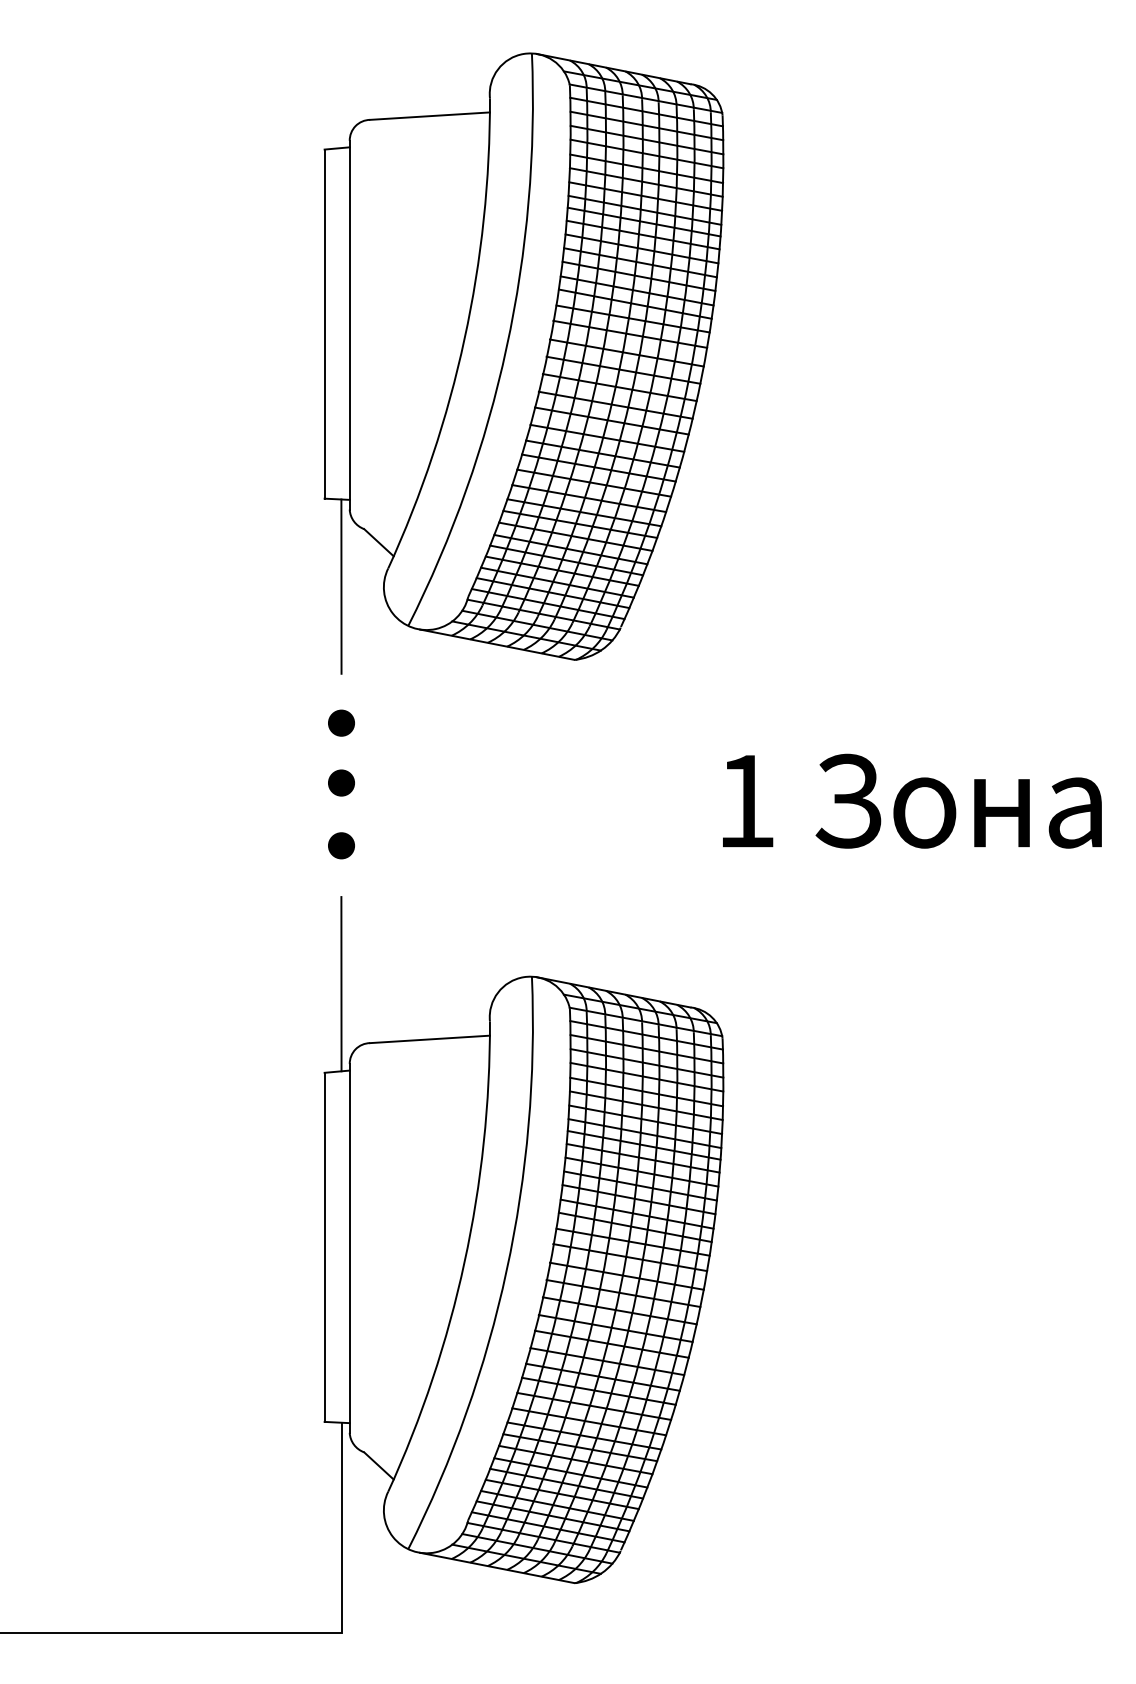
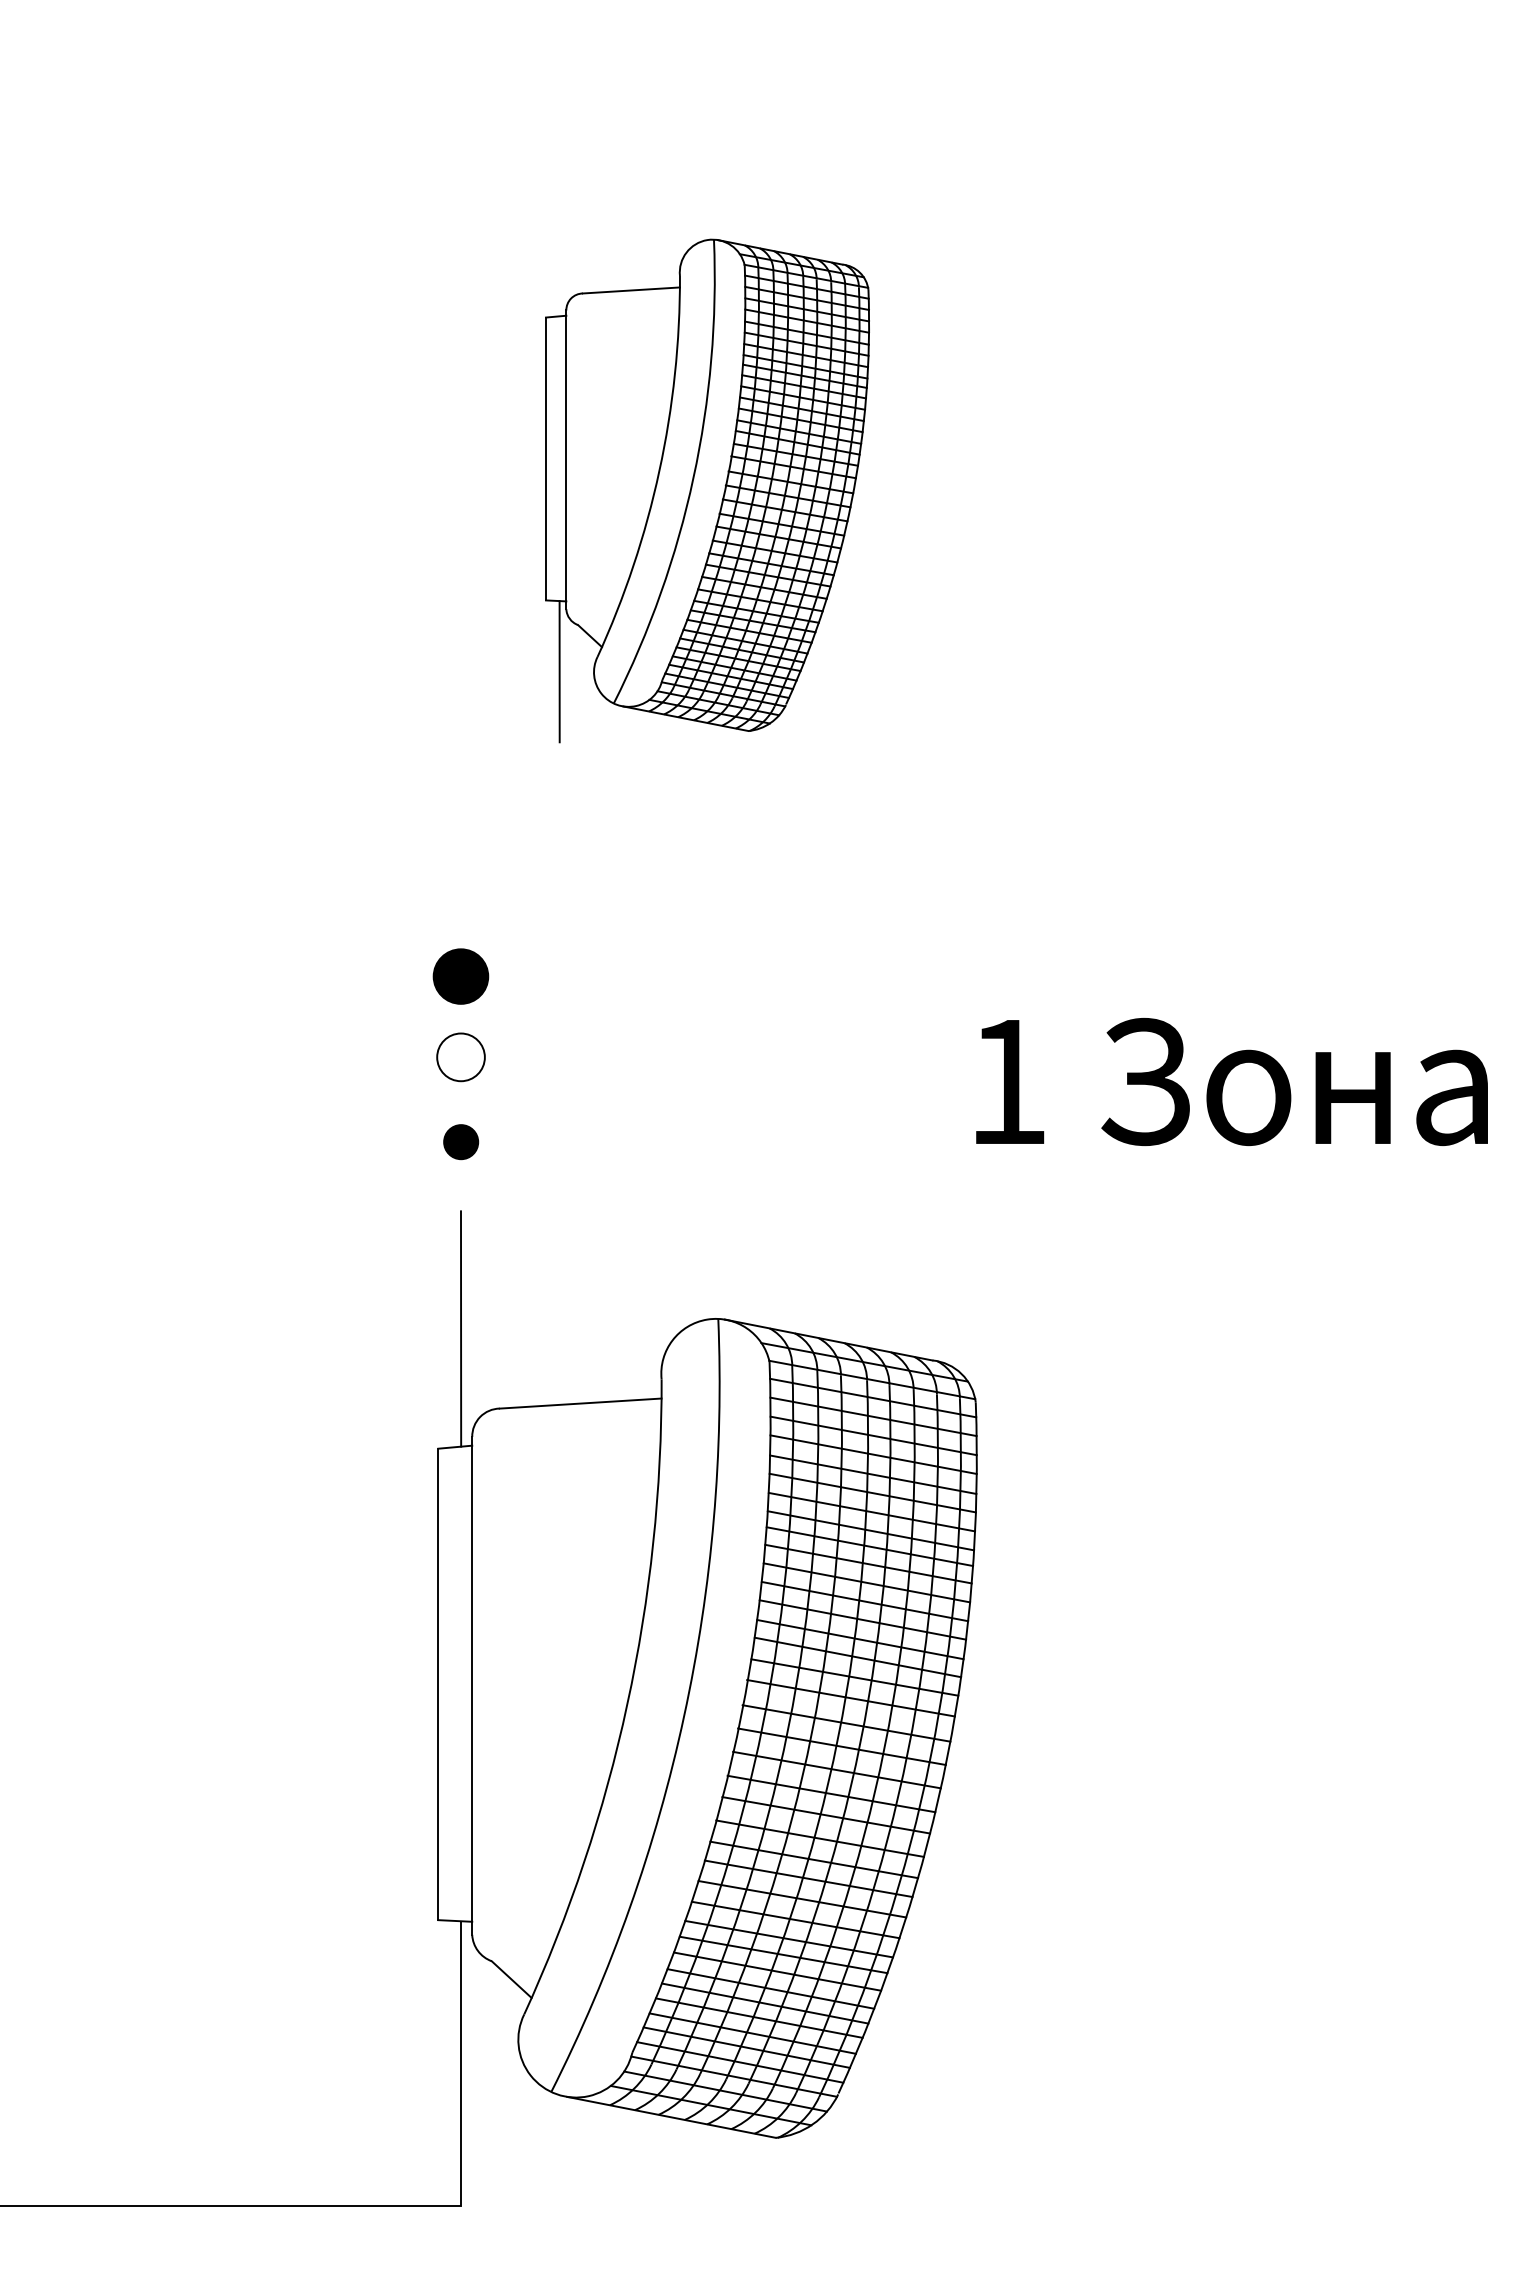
part: (523, 363) -> (707, 490), size x0.6
part: (341, 723) -> (461, 976), size x1.6
part: (341, 783) -> (461, 1057), size x1.4

